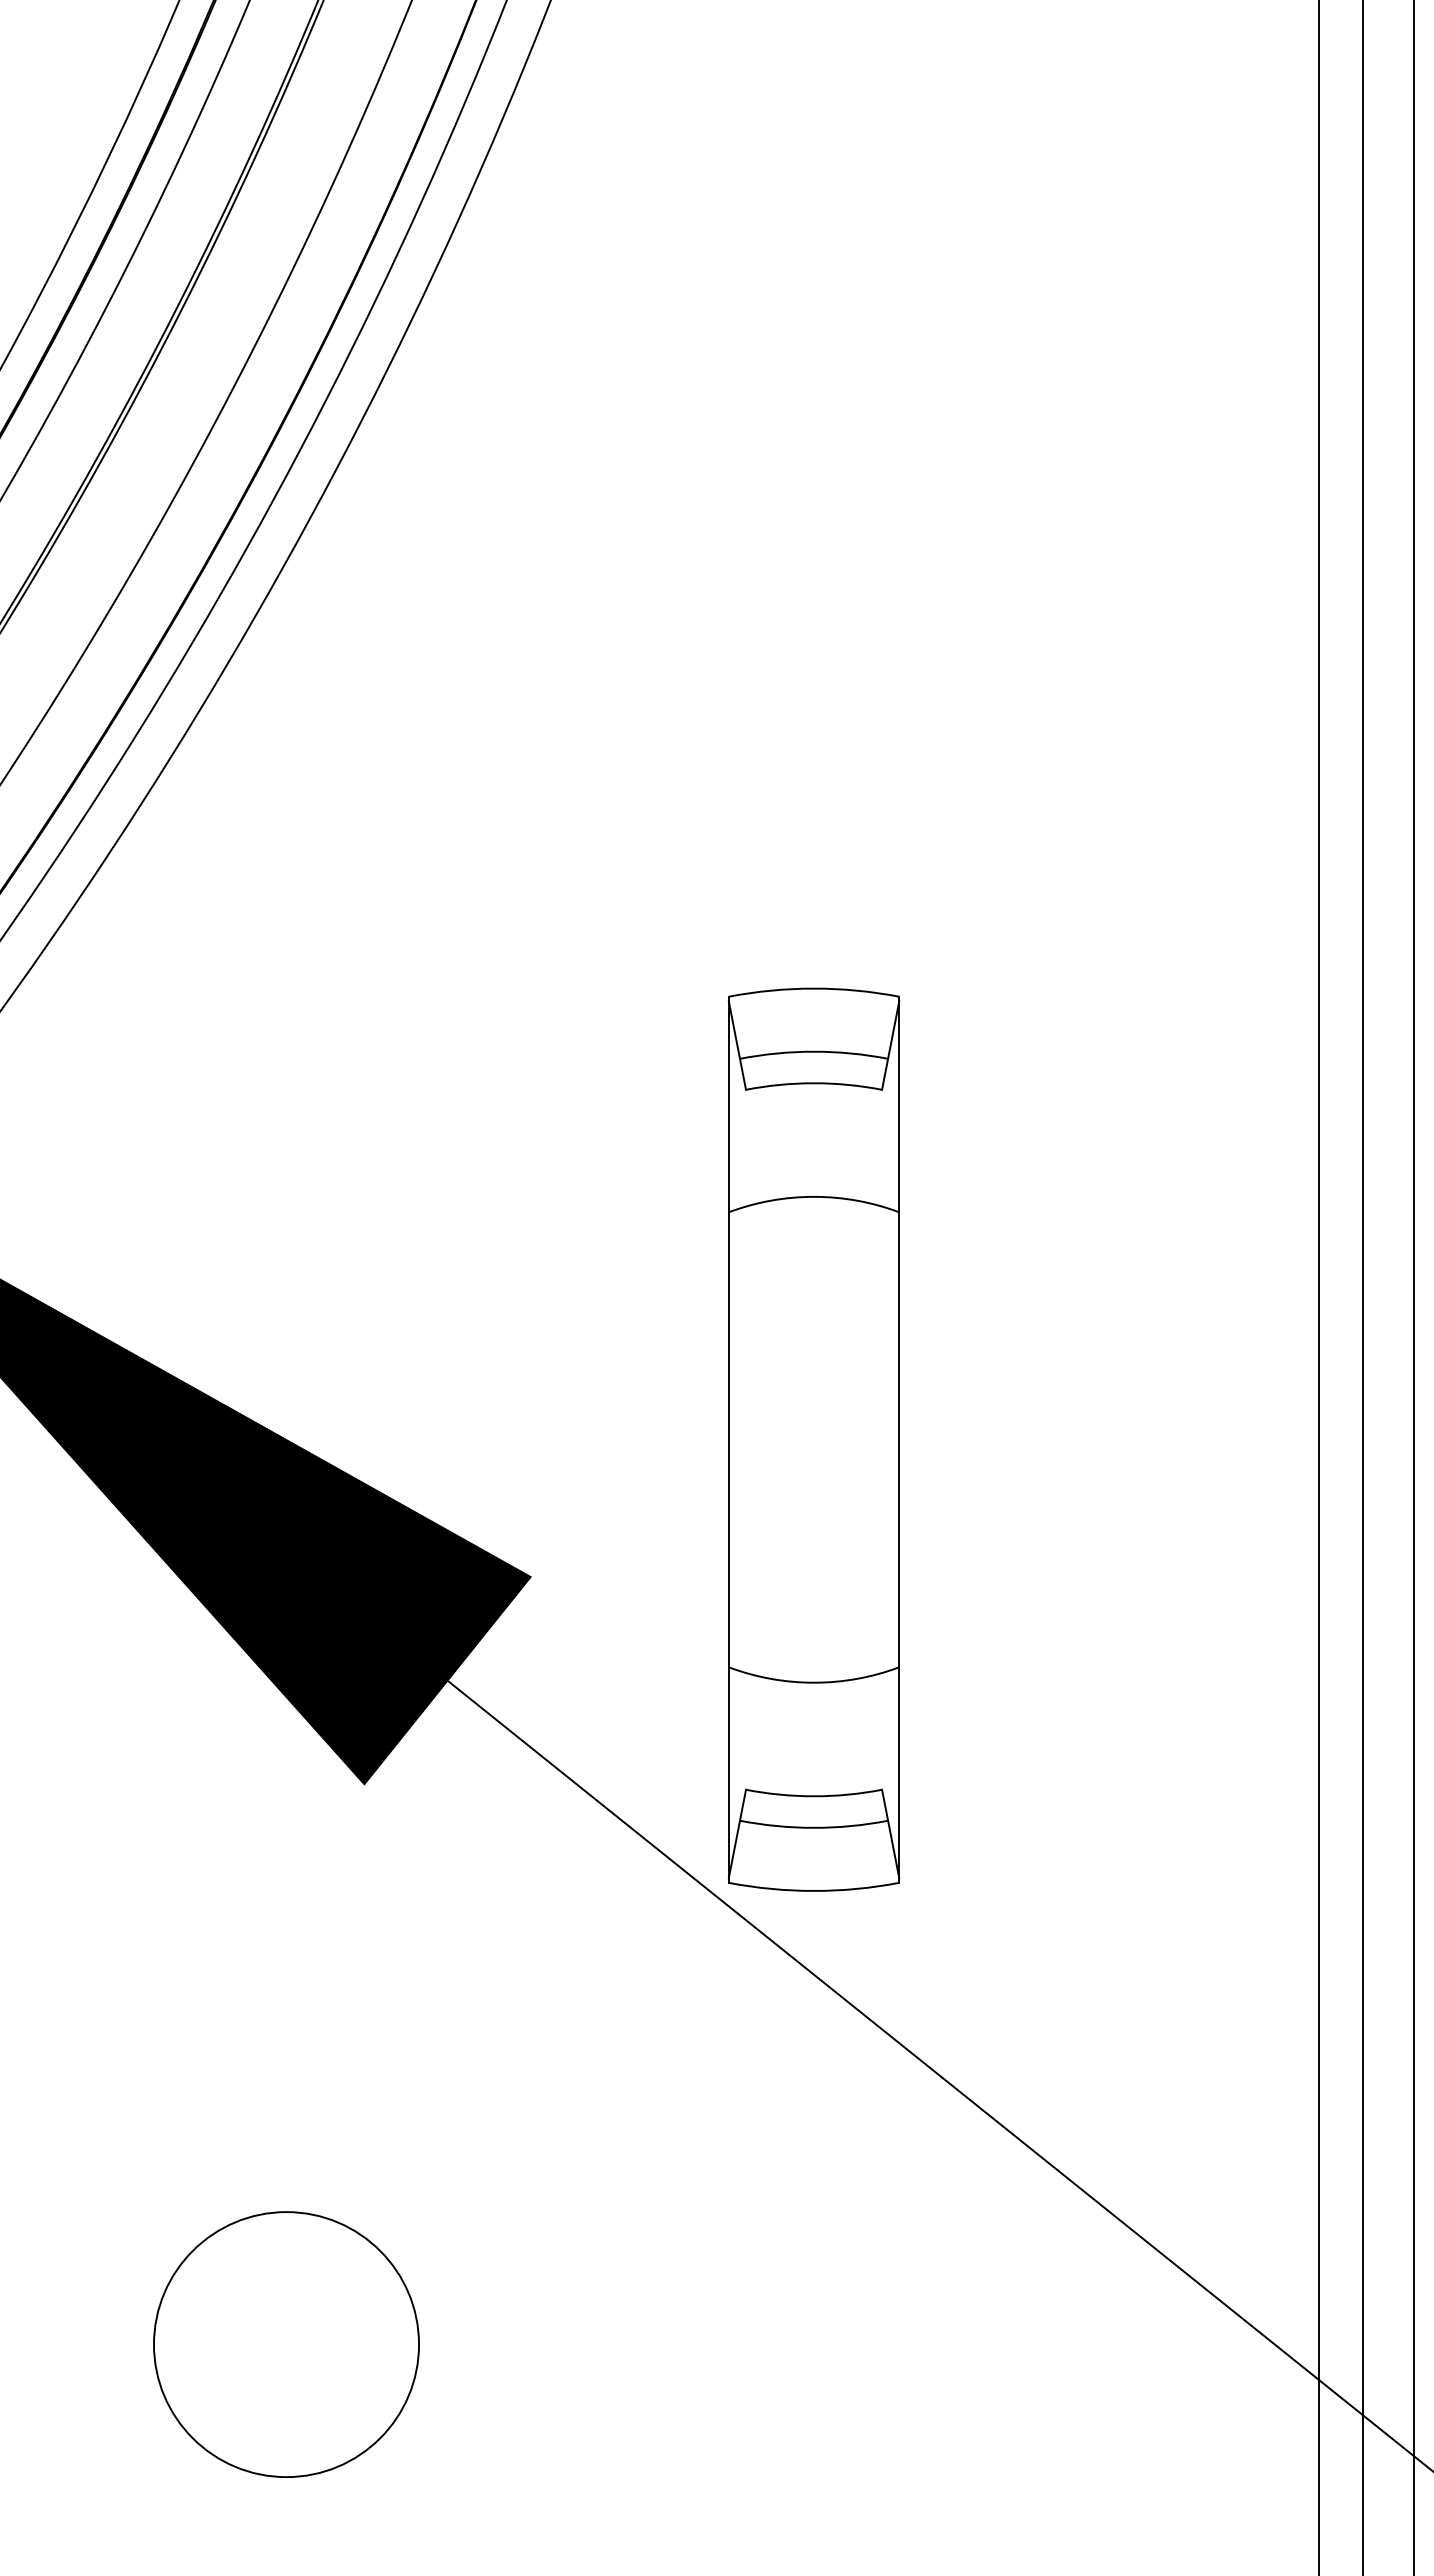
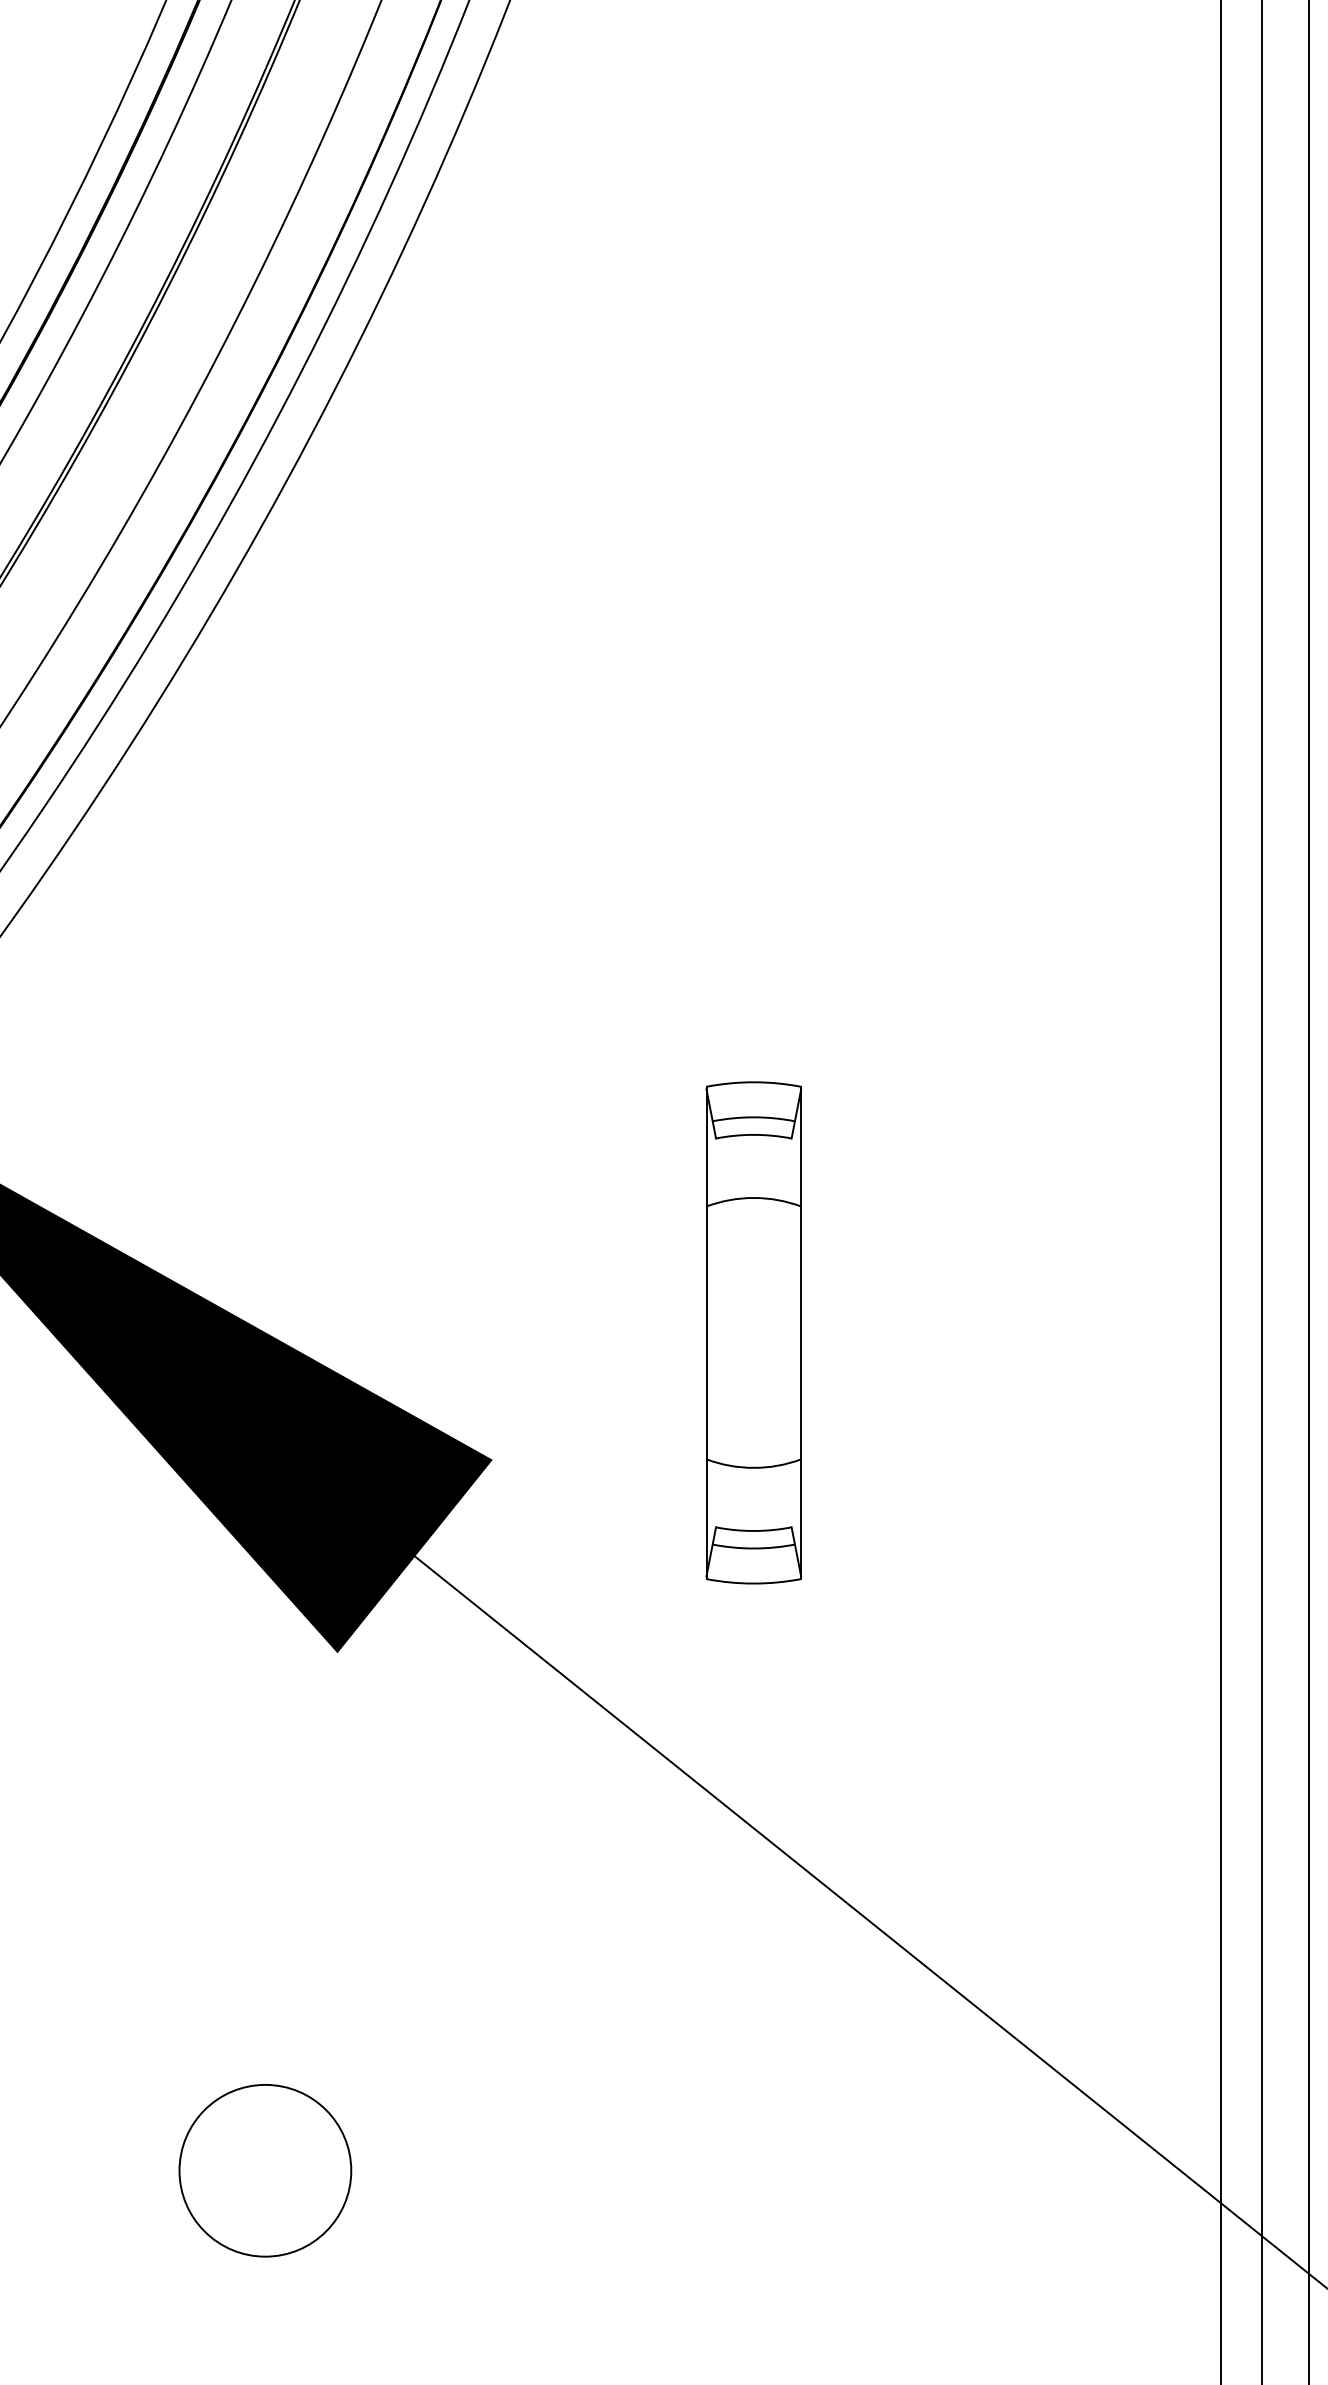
part: (813, 1439) -> (753, 1332), size x0.6
circle: (286, 2344) -> (265, 2170), size x0.7

